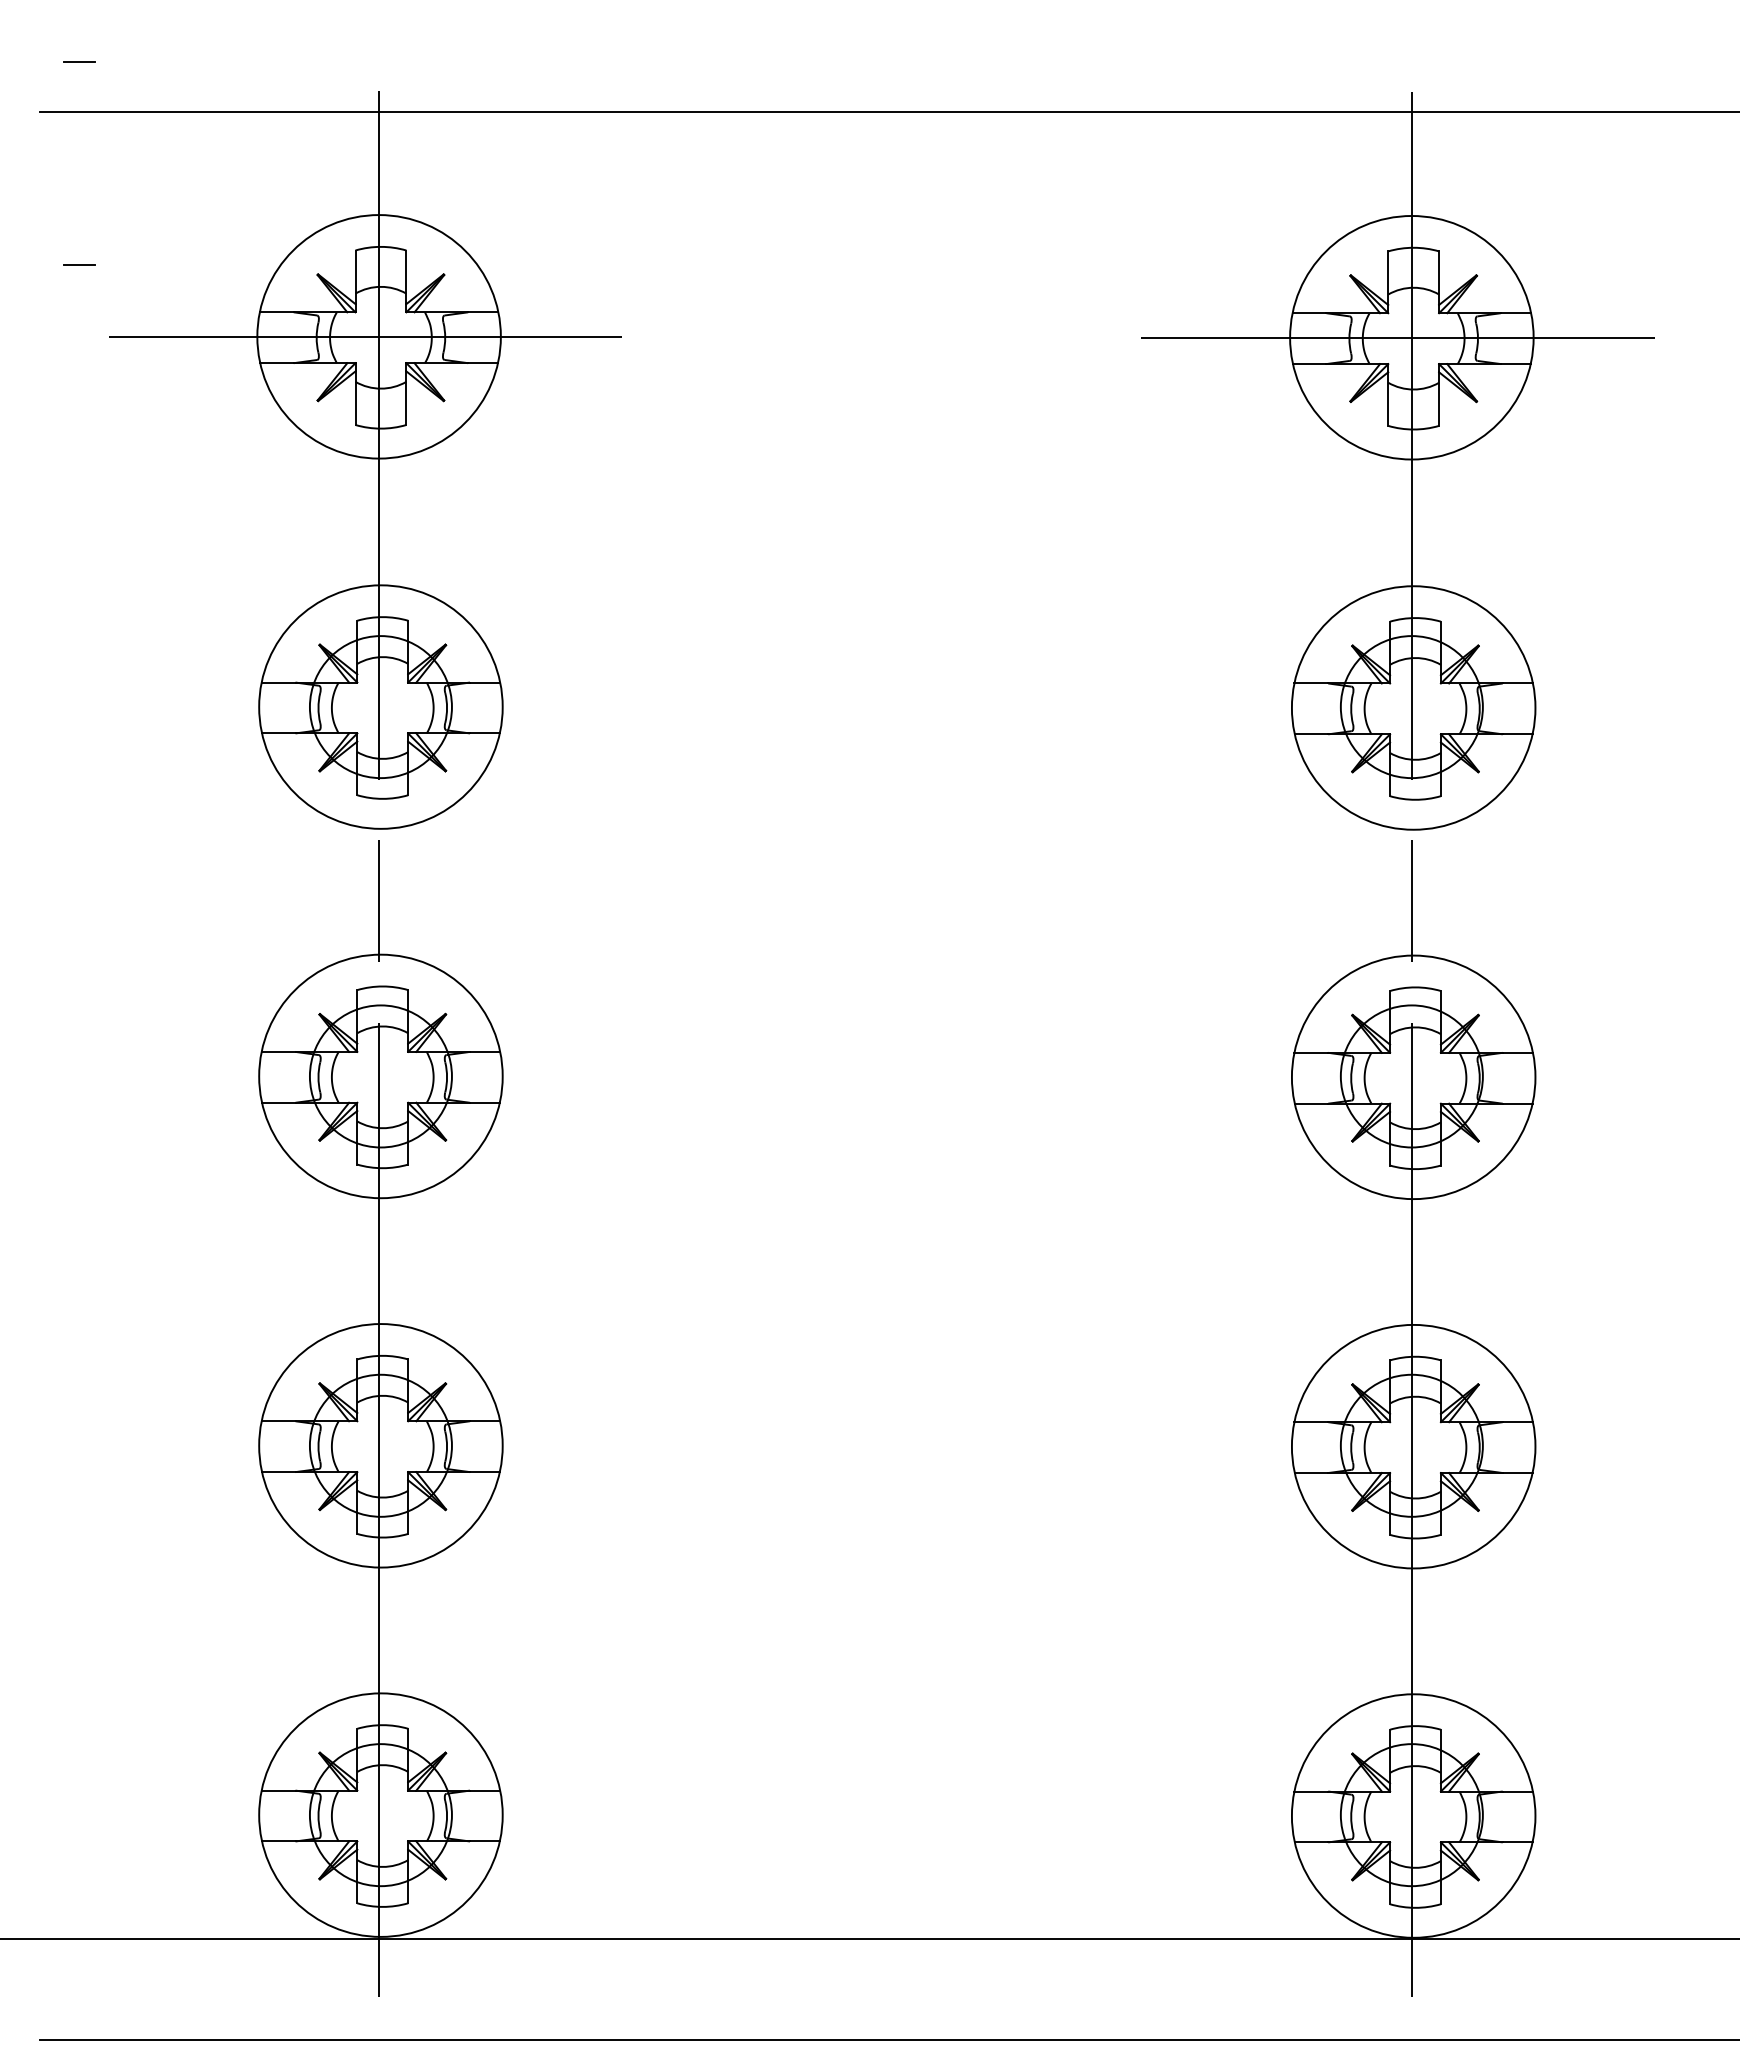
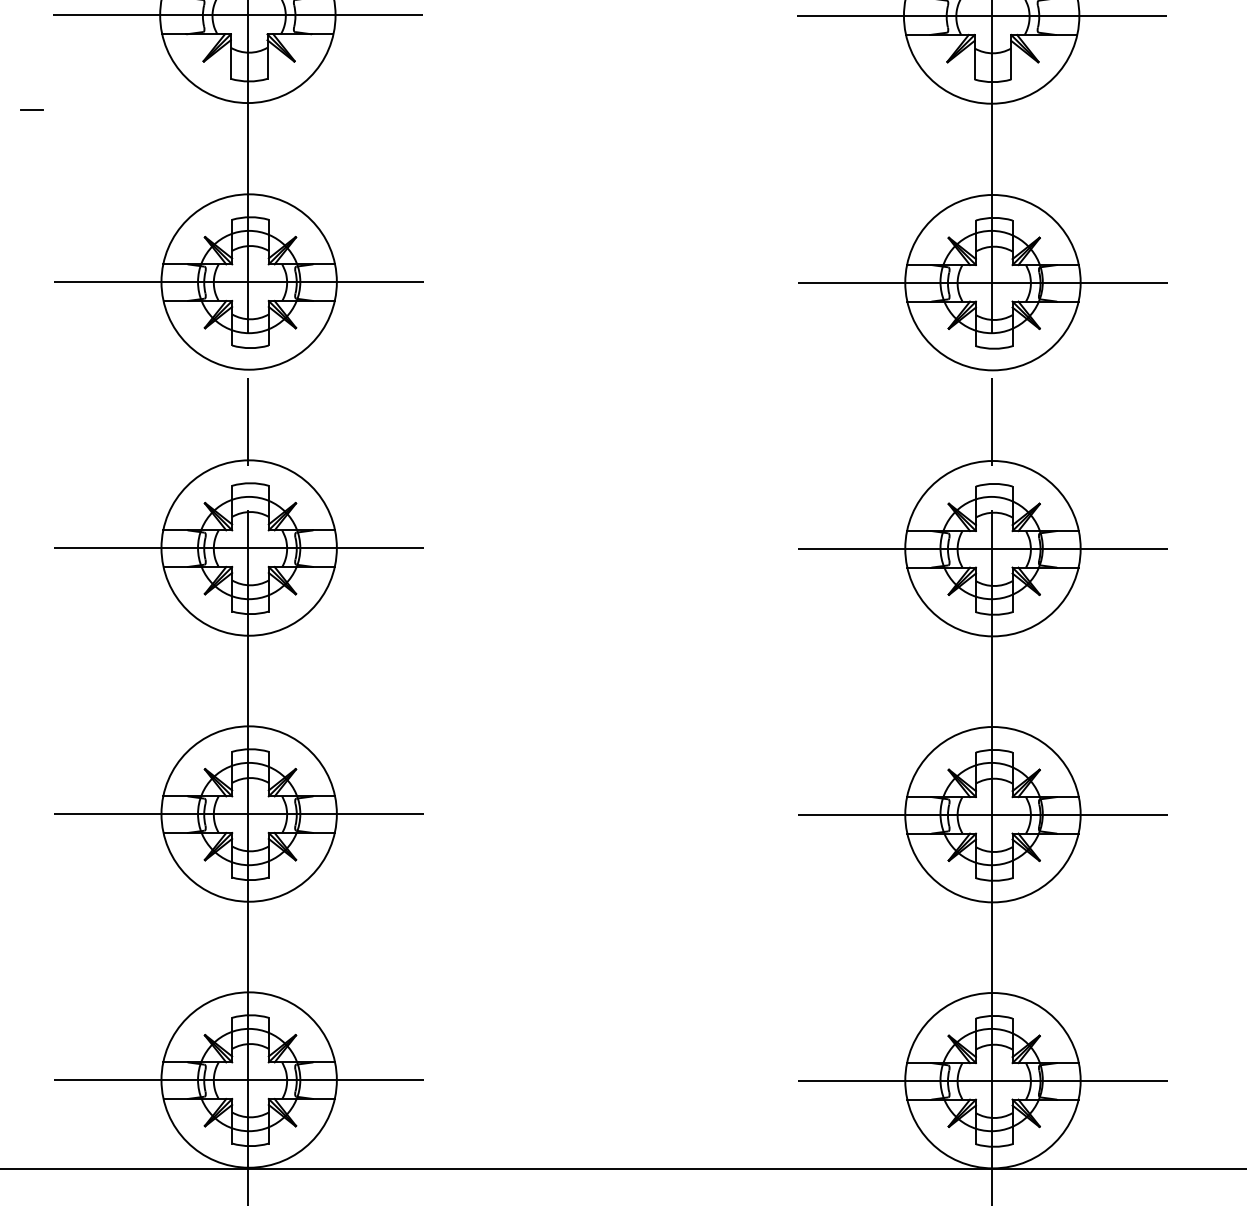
line: (79, 467) -> (32, 109), added
line: (367, 707) -> (239, 282), added
line: (1399, 708) -> (982, 283), added
line: (367, 1076) -> (239, 548), added
line: (1399, 1077) -> (982, 548), added
line: (367, 1445) -> (239, 813), added
line: (1399, 1446) -> (982, 814), added
line: (367, 1815) -> (239, 1080), added
line: (1399, 1816) -> (982, 1081), added

